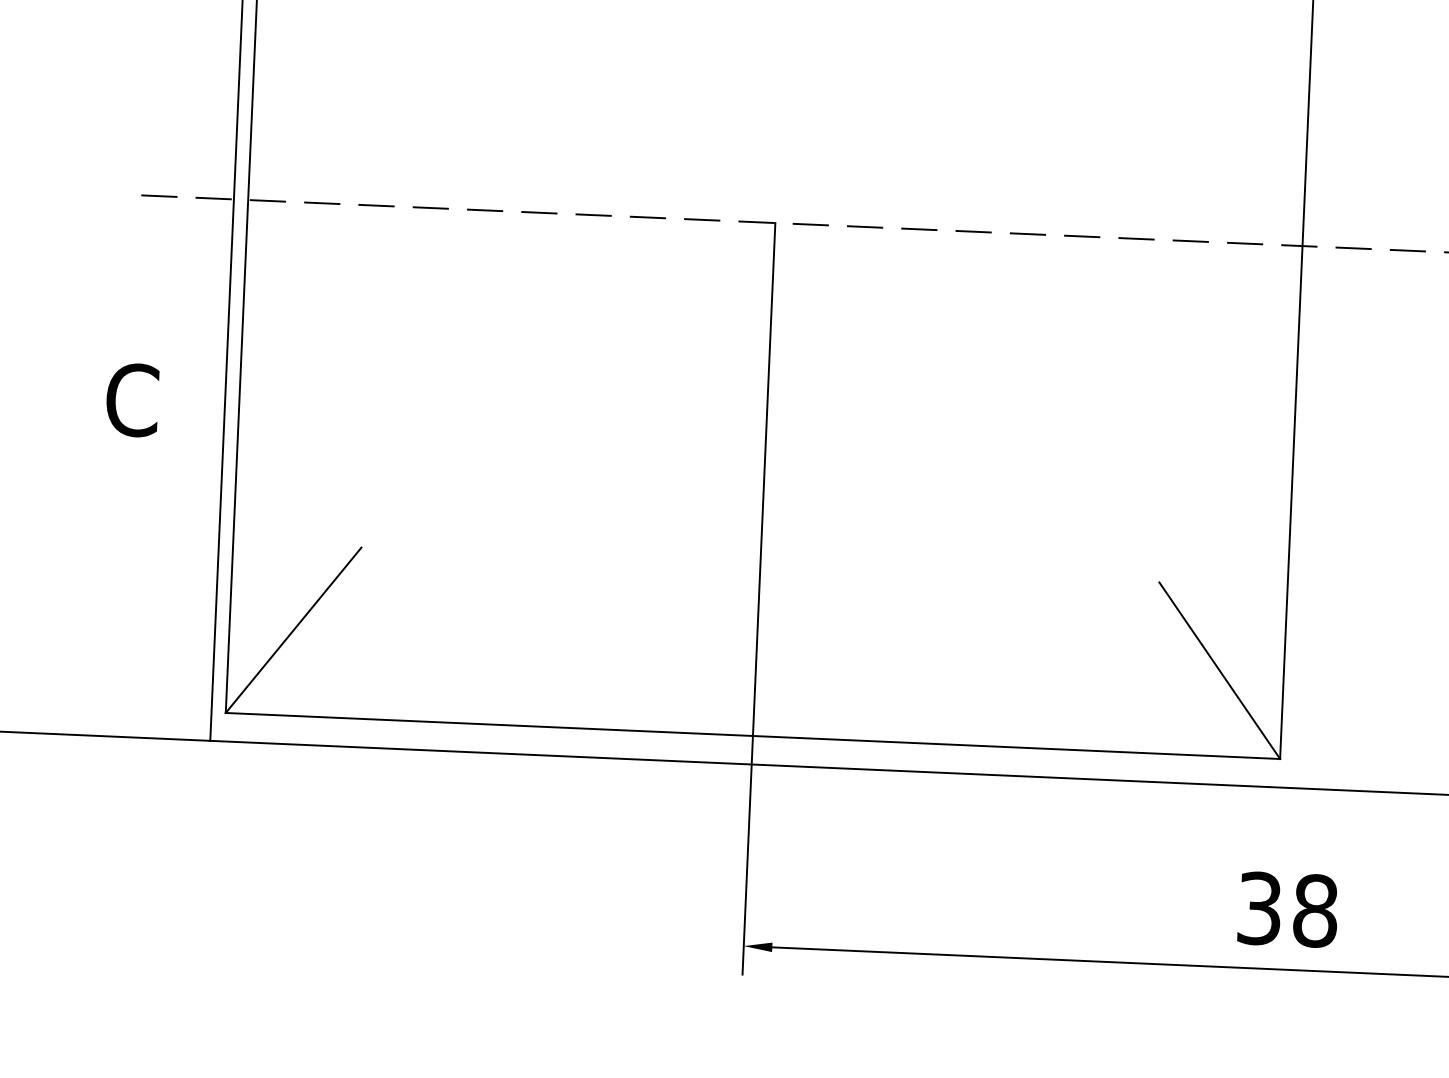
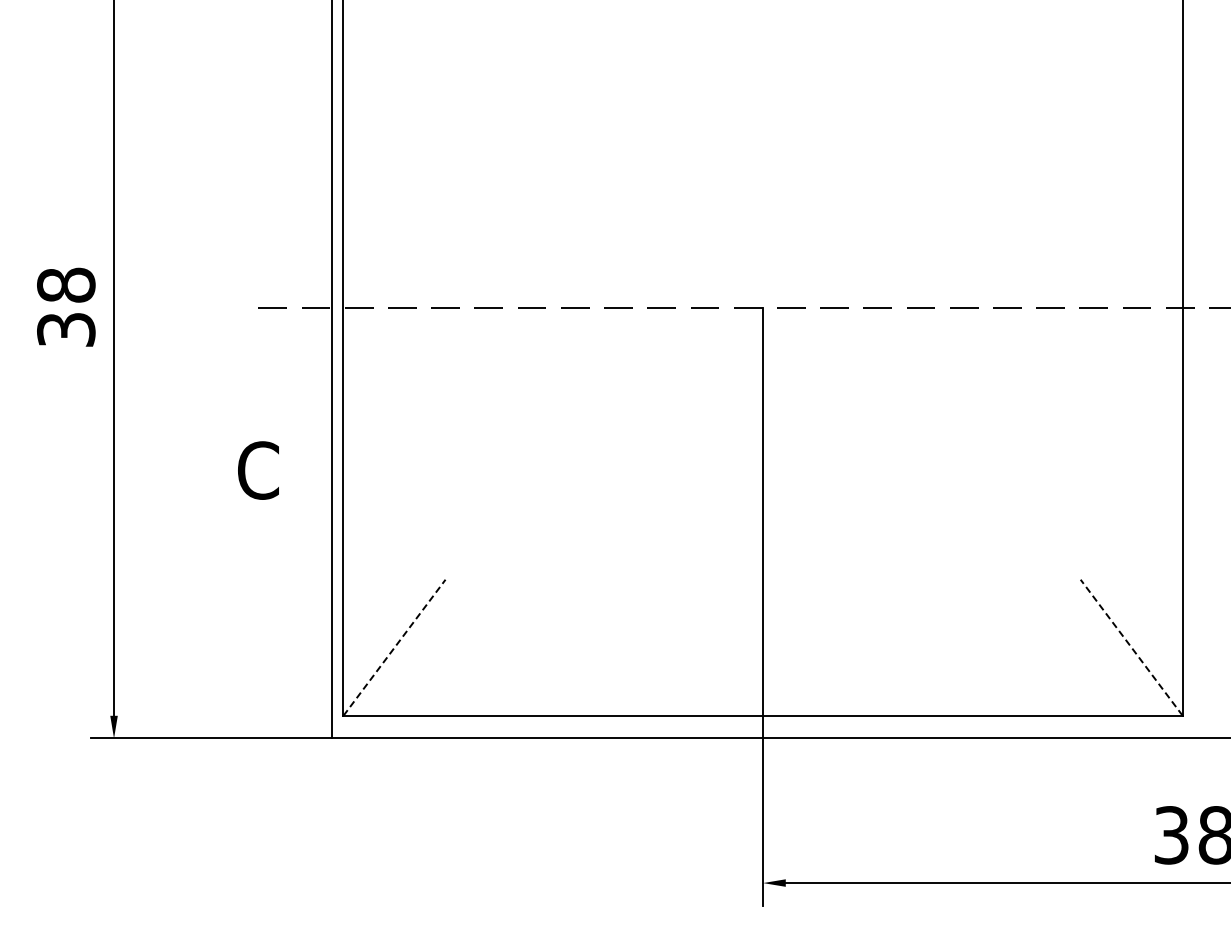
line: (293, 629) -> (394, 647), solid -> dashed
line: (1219, 670) -> (1131, 647), solid -> dashed

